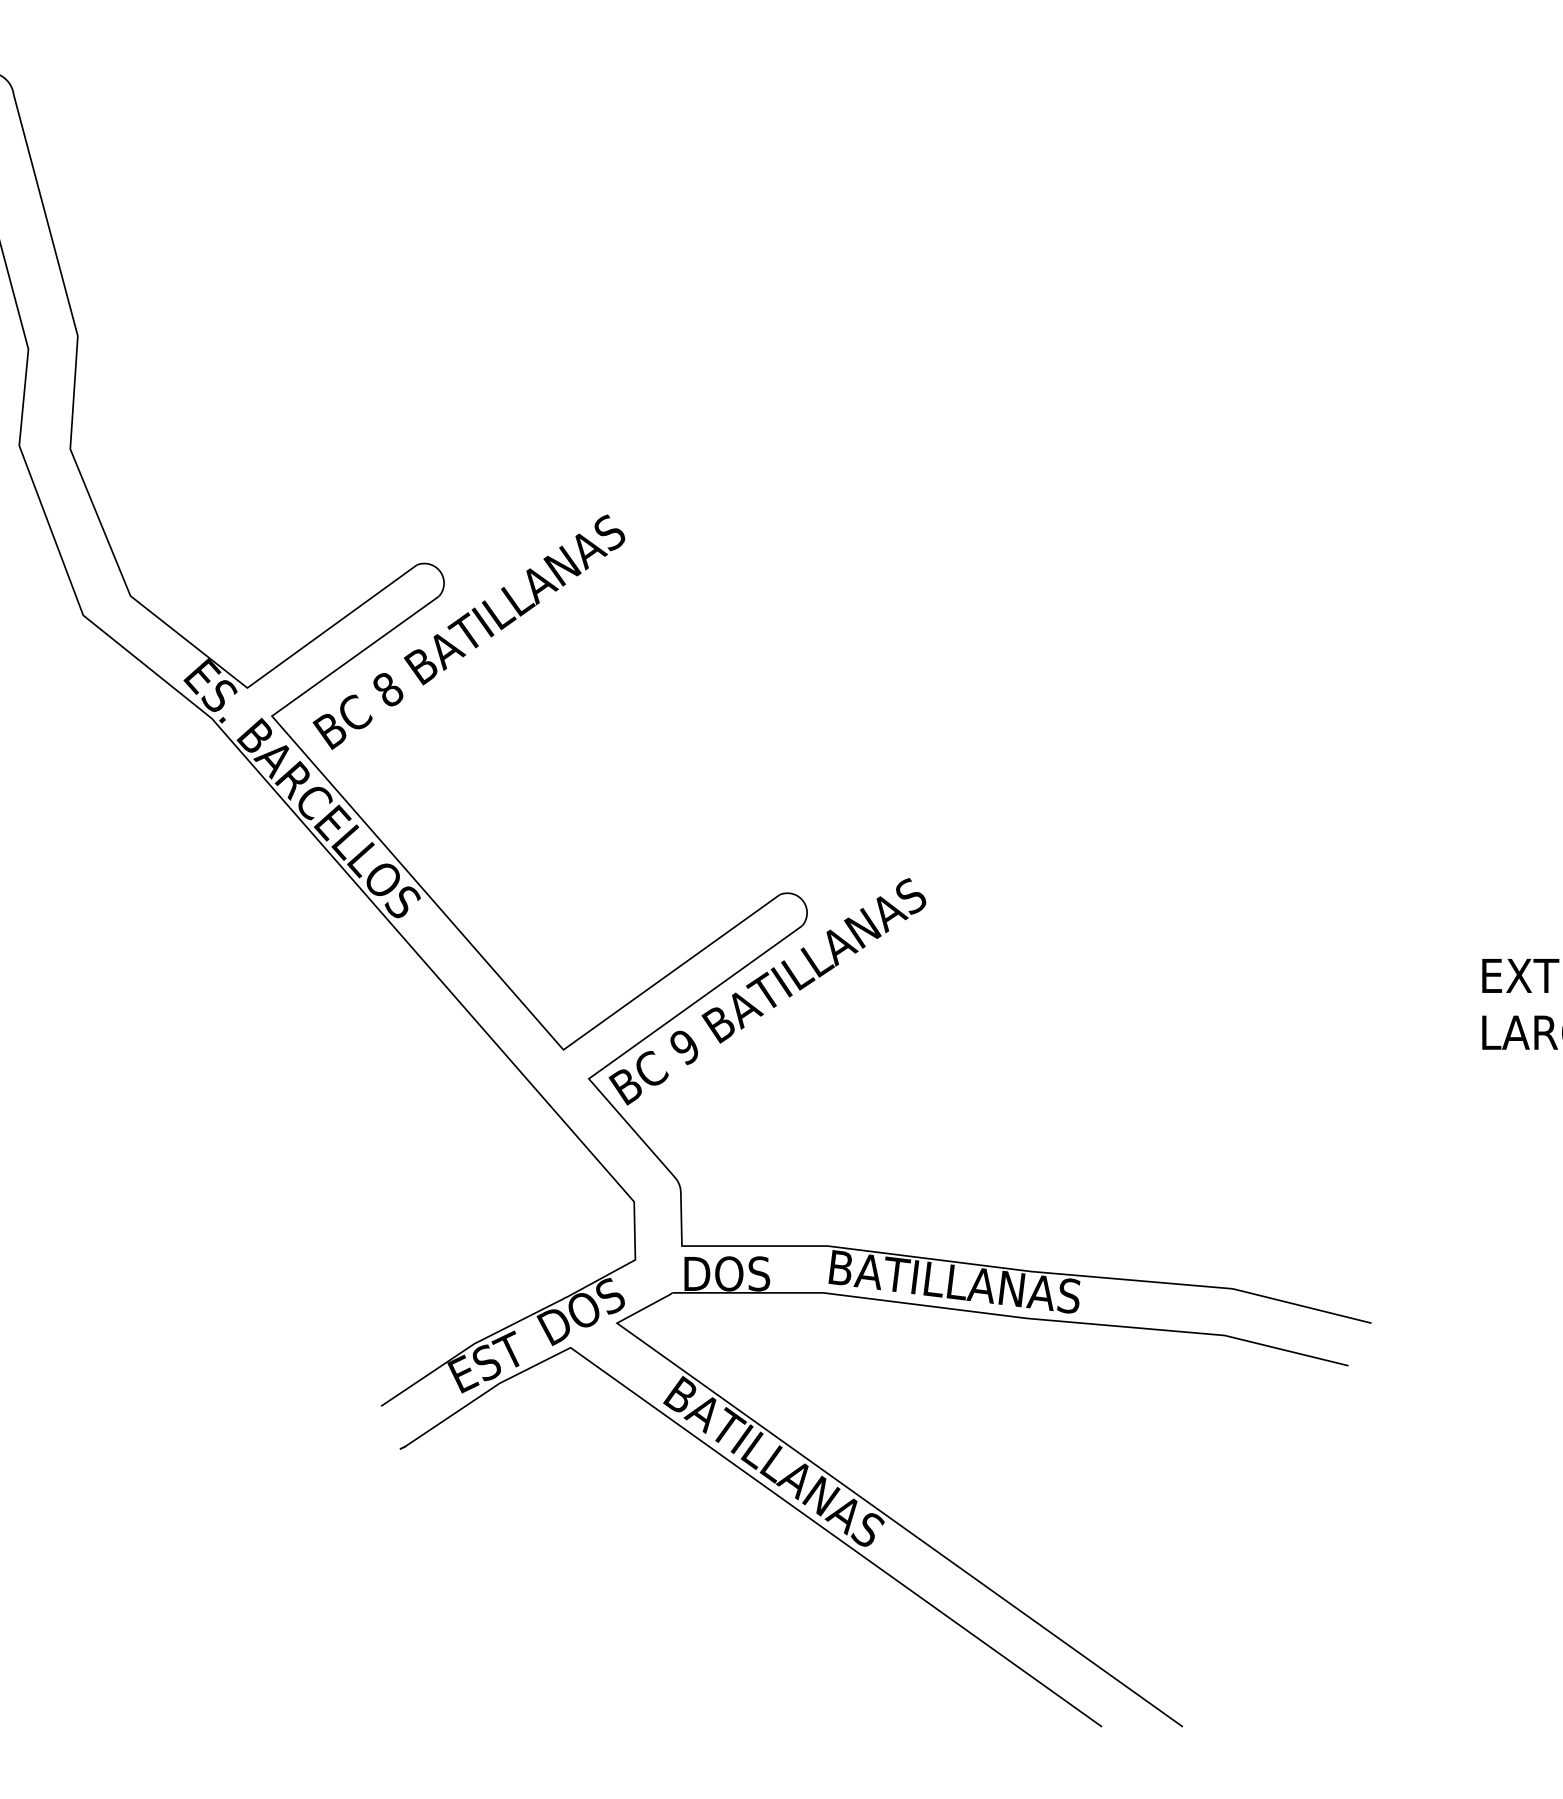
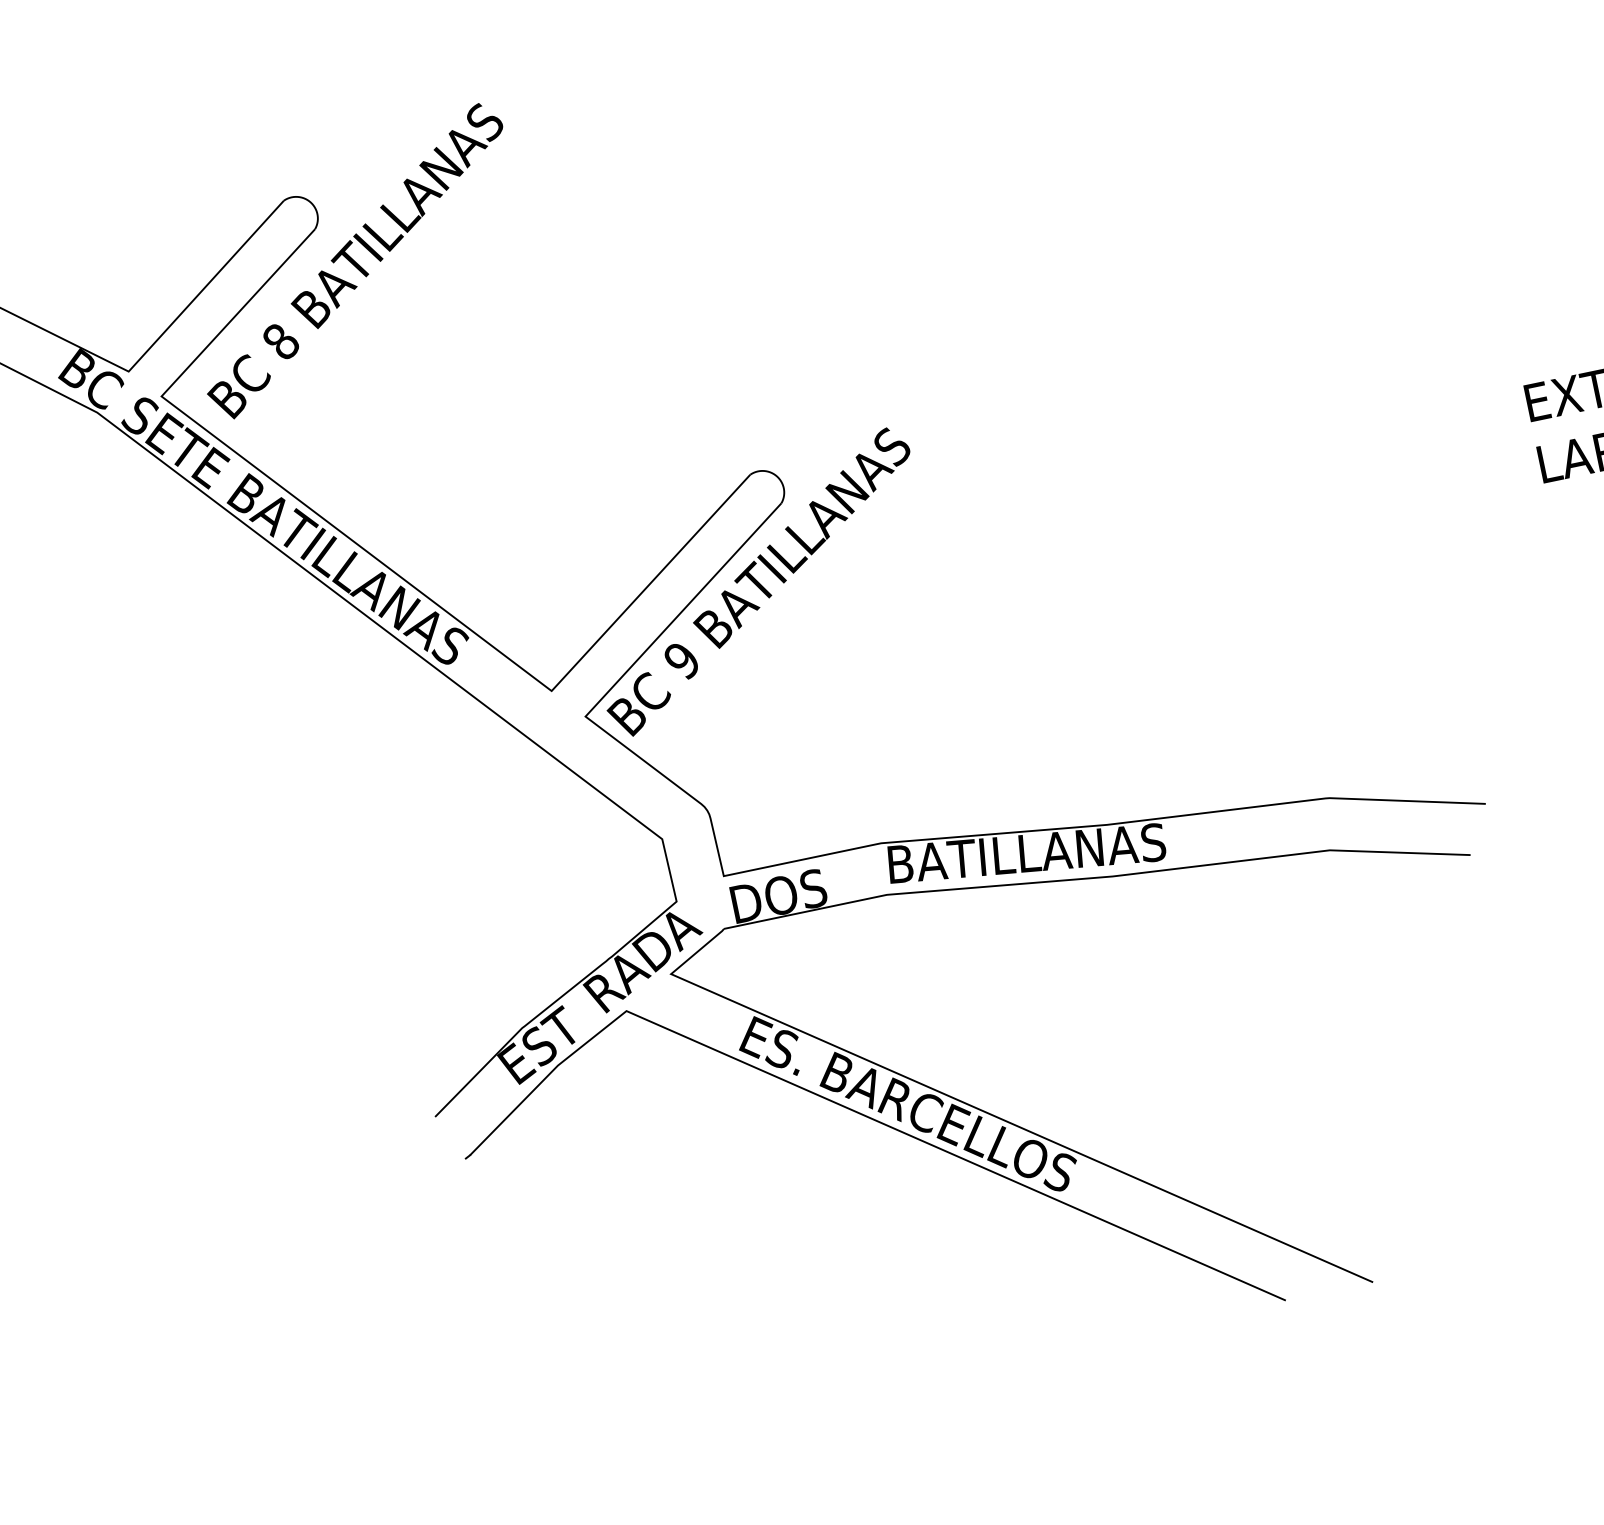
text: (344, 835) -> (266, 508), ES. BARCELLOS -> BC SETE BATILLANAS
text: (600, 1306) -> (649, 959), DOS -> RADA
text: (805, 1484) -> (911, 1105), BATILLANAS -> ES. BARCELLOS

